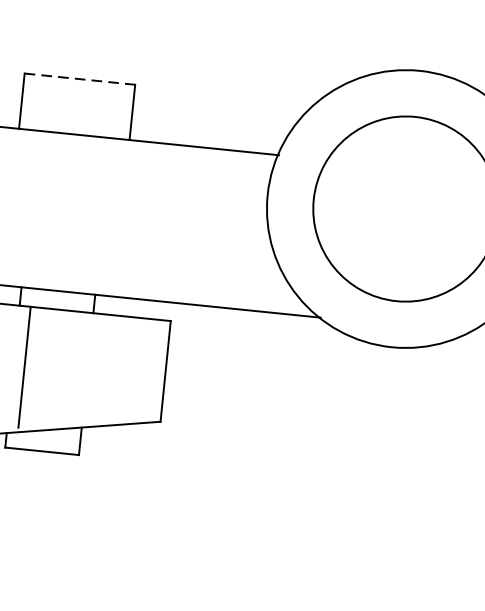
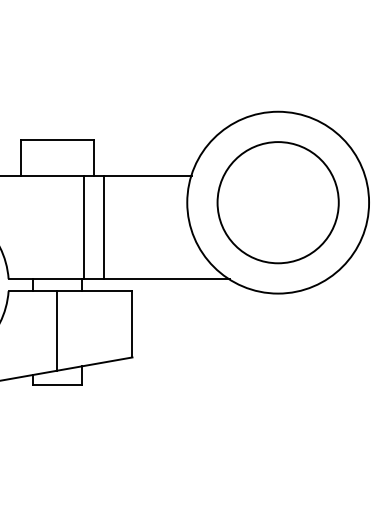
line: (80, 78) -> (57, 139), dashed -> solid
line: (107, 216) -> (84, 227), added
line: (136, 219) -> (103, 227), added
line: (24, 366) -> (57, 330), moved

